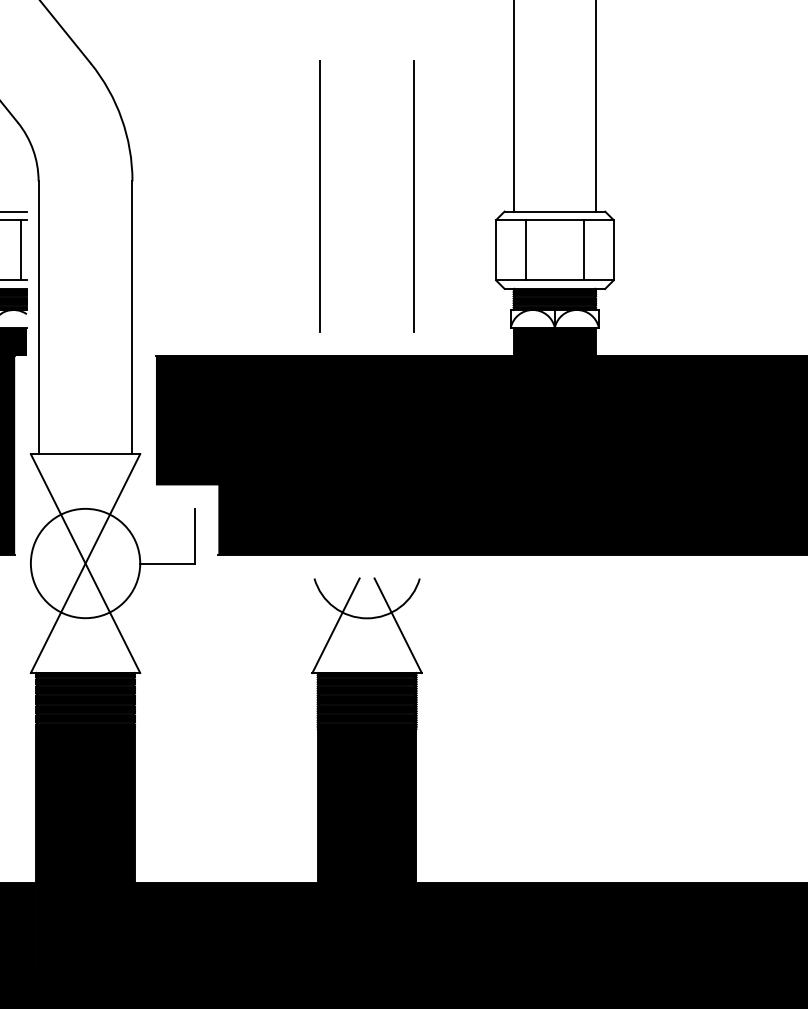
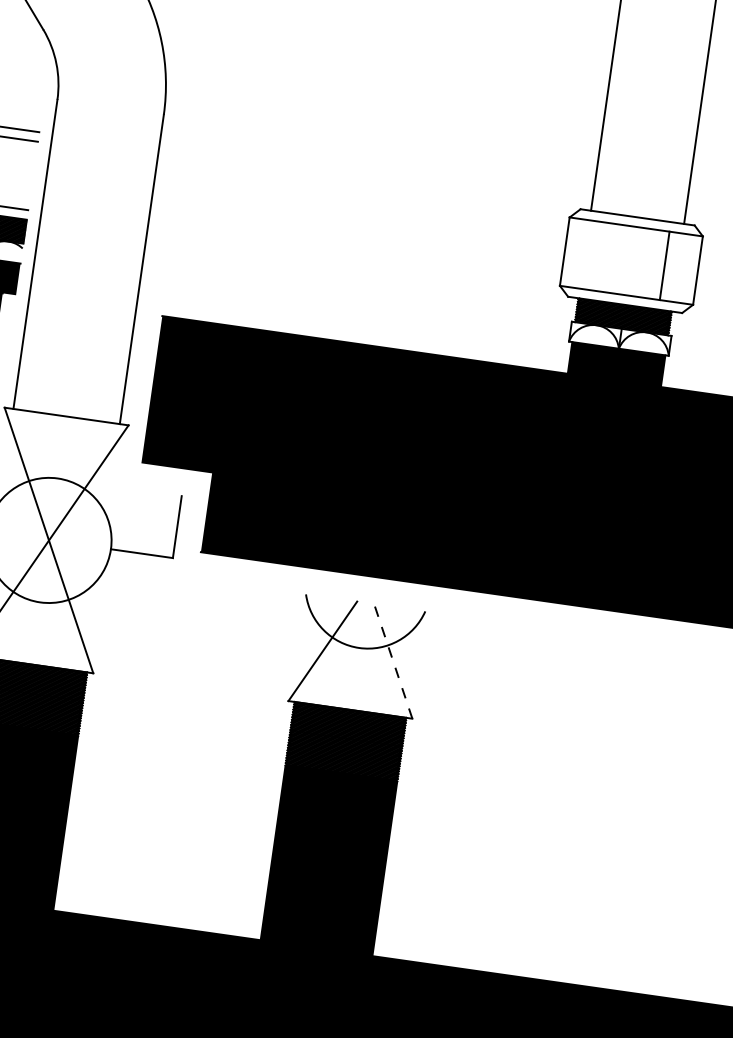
line: (320, 196) -> (374, 162), removed
line: (414, 196) -> (480, 177), removed
line: (21, 250) -> (26, 175), removed
line: (525, 250) -> (598, 256), removed
line: (398, 625) -> (393, 661), solid -> dashed

